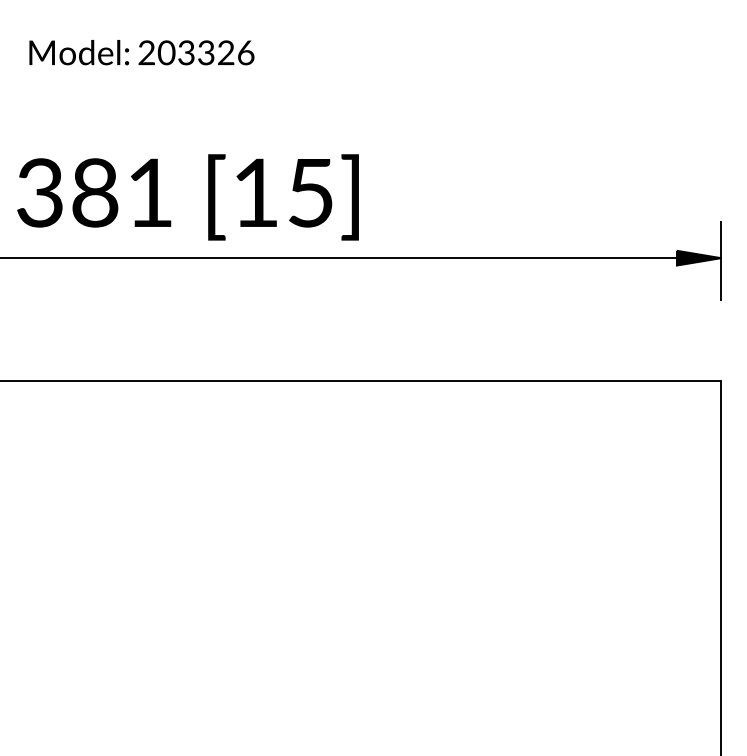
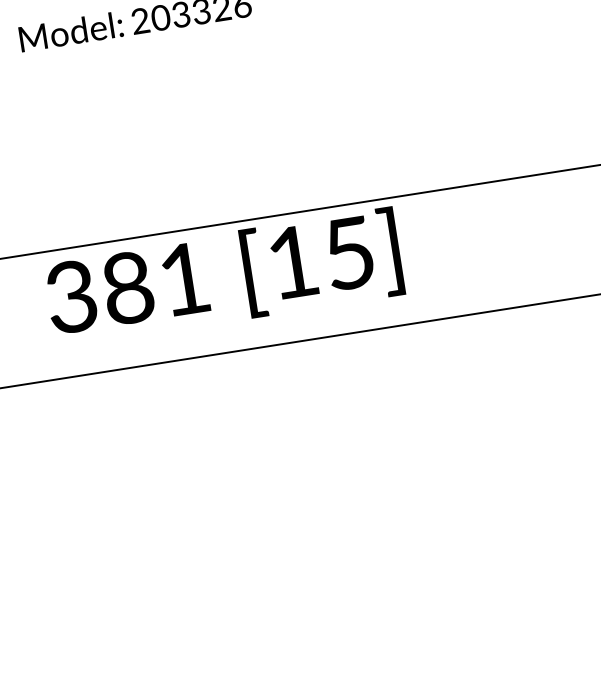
text: (187, 197) -> (223, 277), moved

